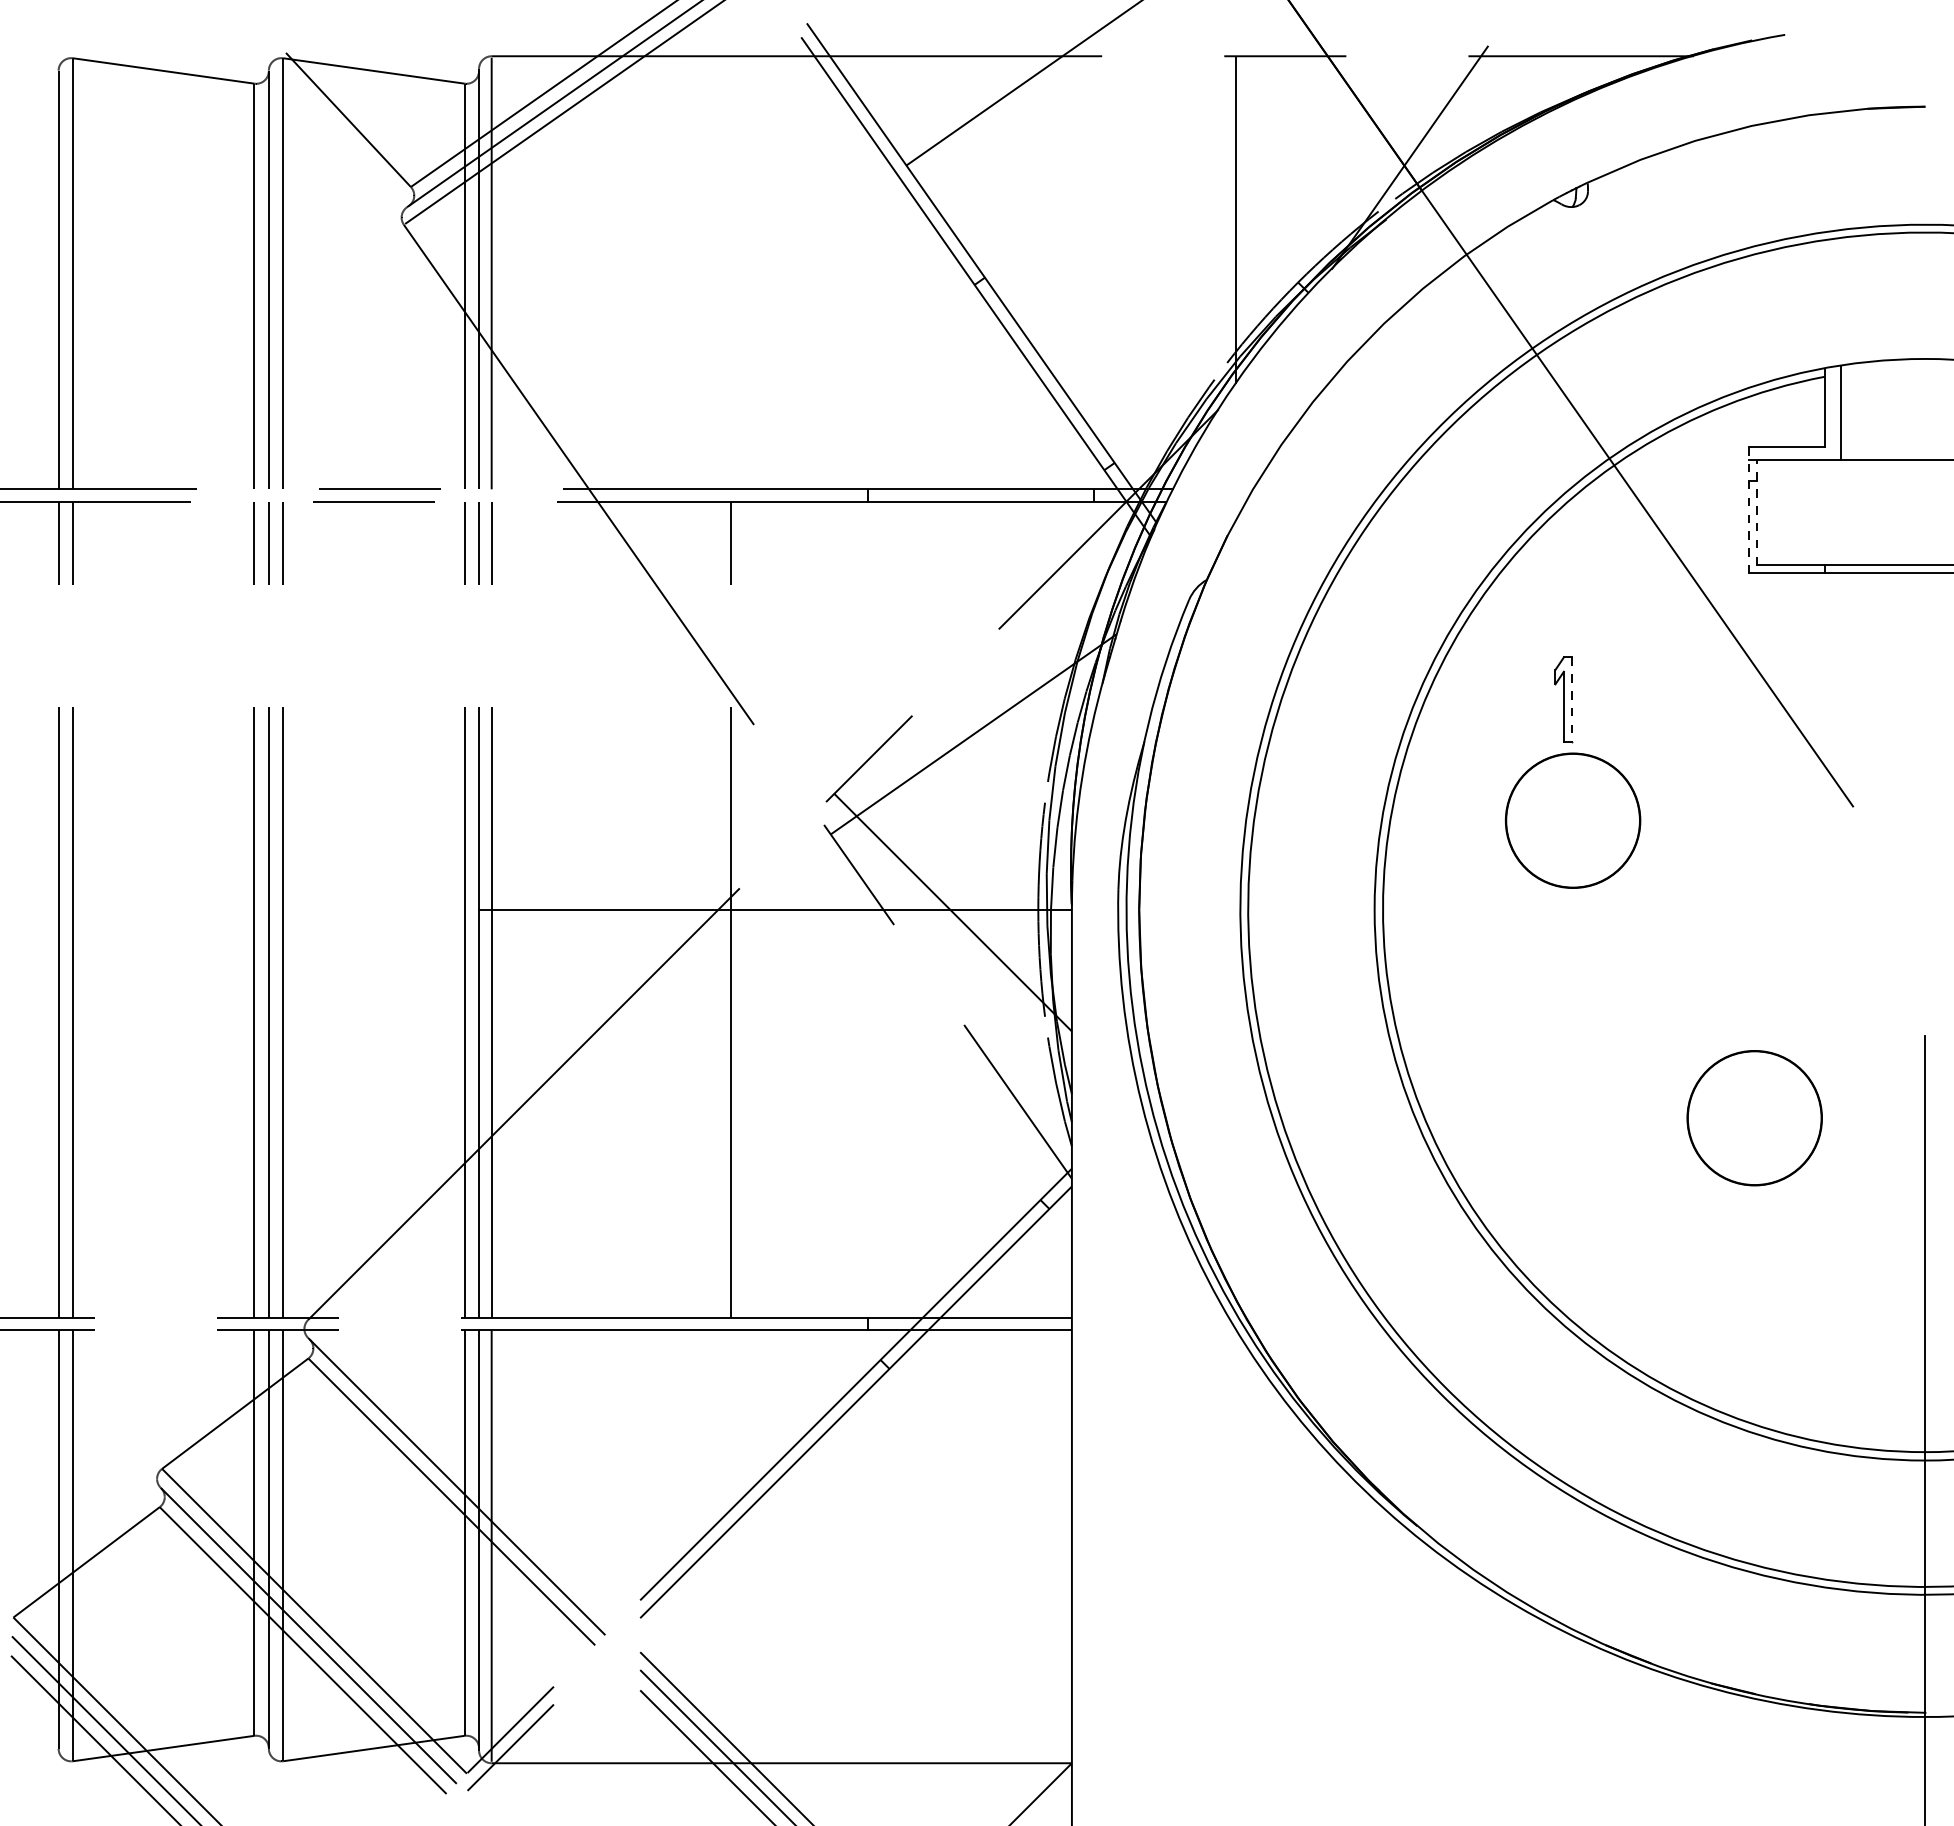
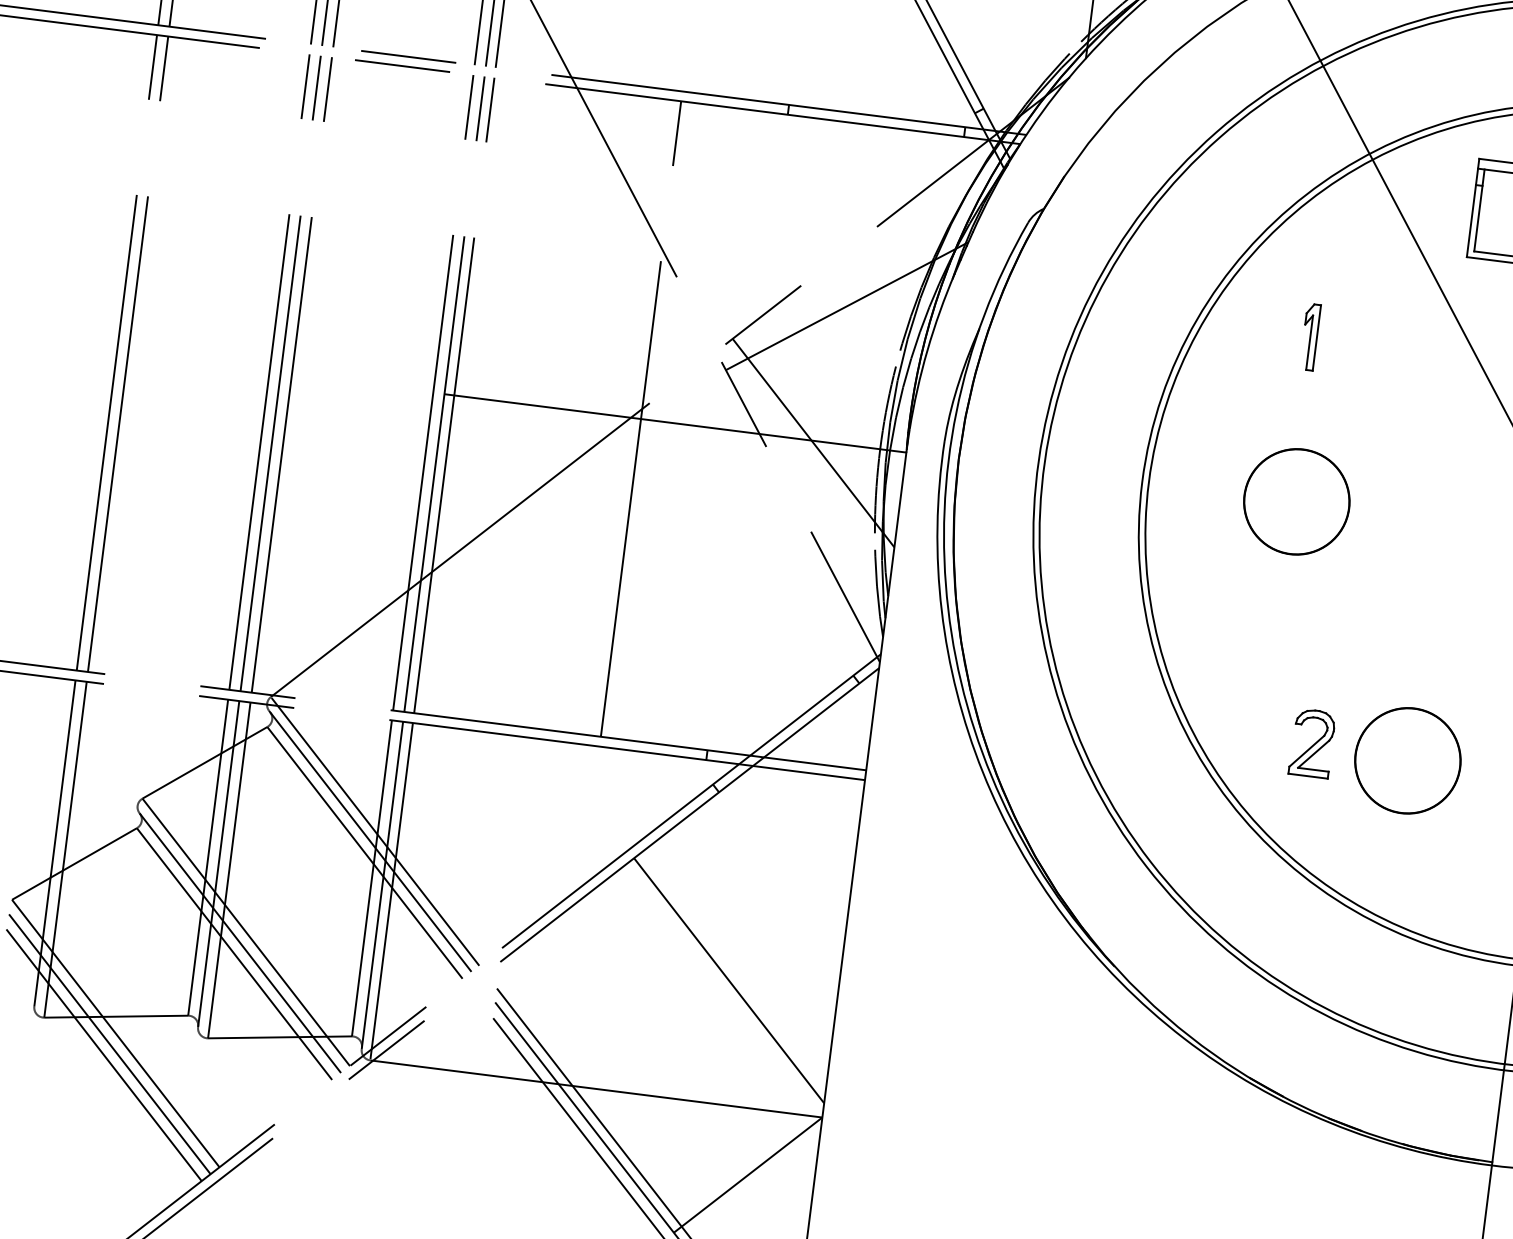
line: (1748, 509) -> (1472, 207), dashed -> solid
line: (1757, 512) -> (1479, 210), dashed -> solid
line: (1572, 700) -> (1316, 338), dashed -> solid
part: (1572, 820) -> (1296, 501), moved
circle: (1754, 1118) -> (1407, 761), moved
part: (1630, 1212) -> (1311, 743), added
line: (461, 1473) -> (375, 831), added
line: (931, 1604) -> (728, 980), added

